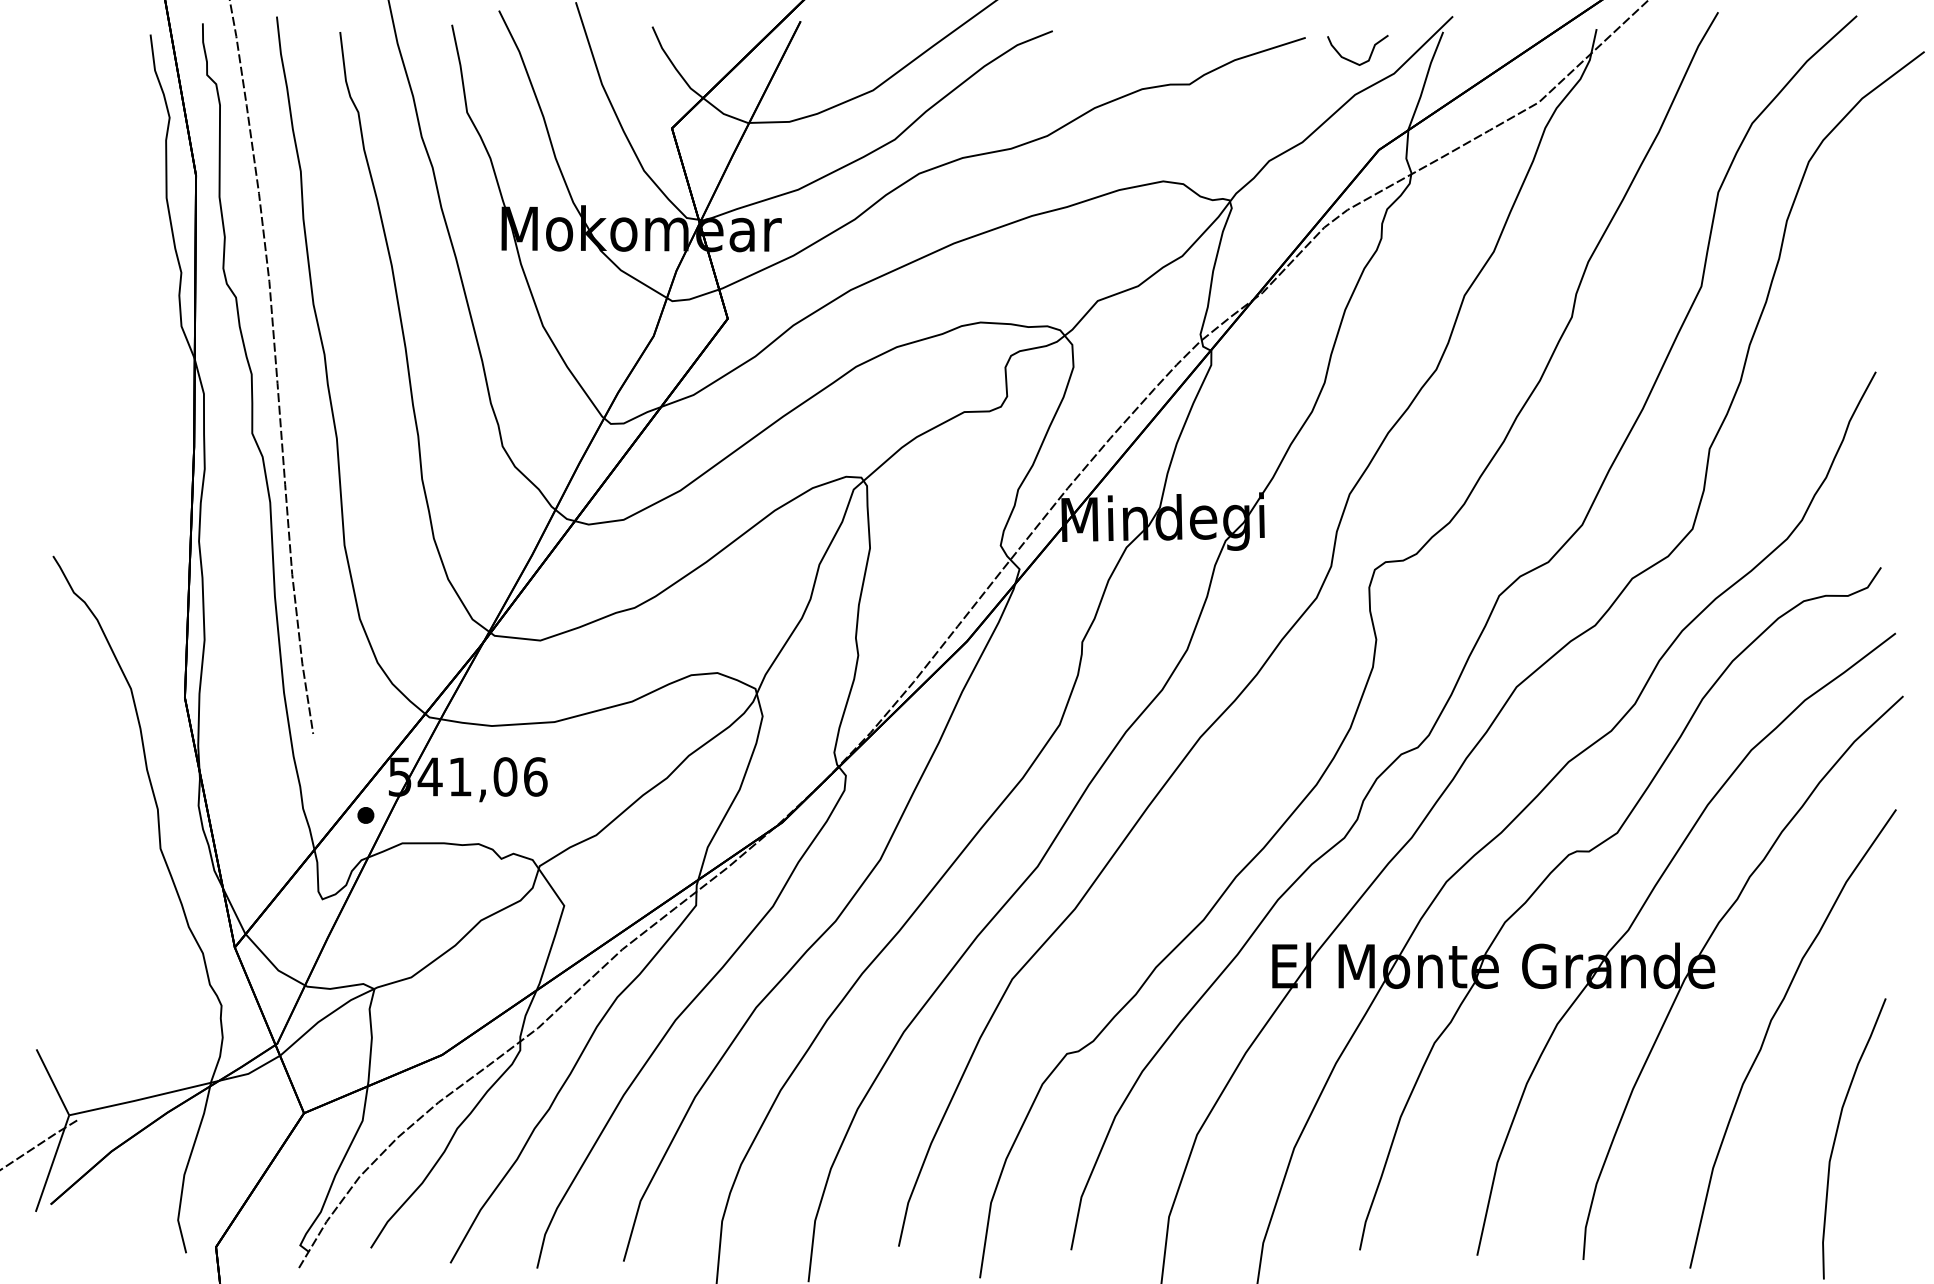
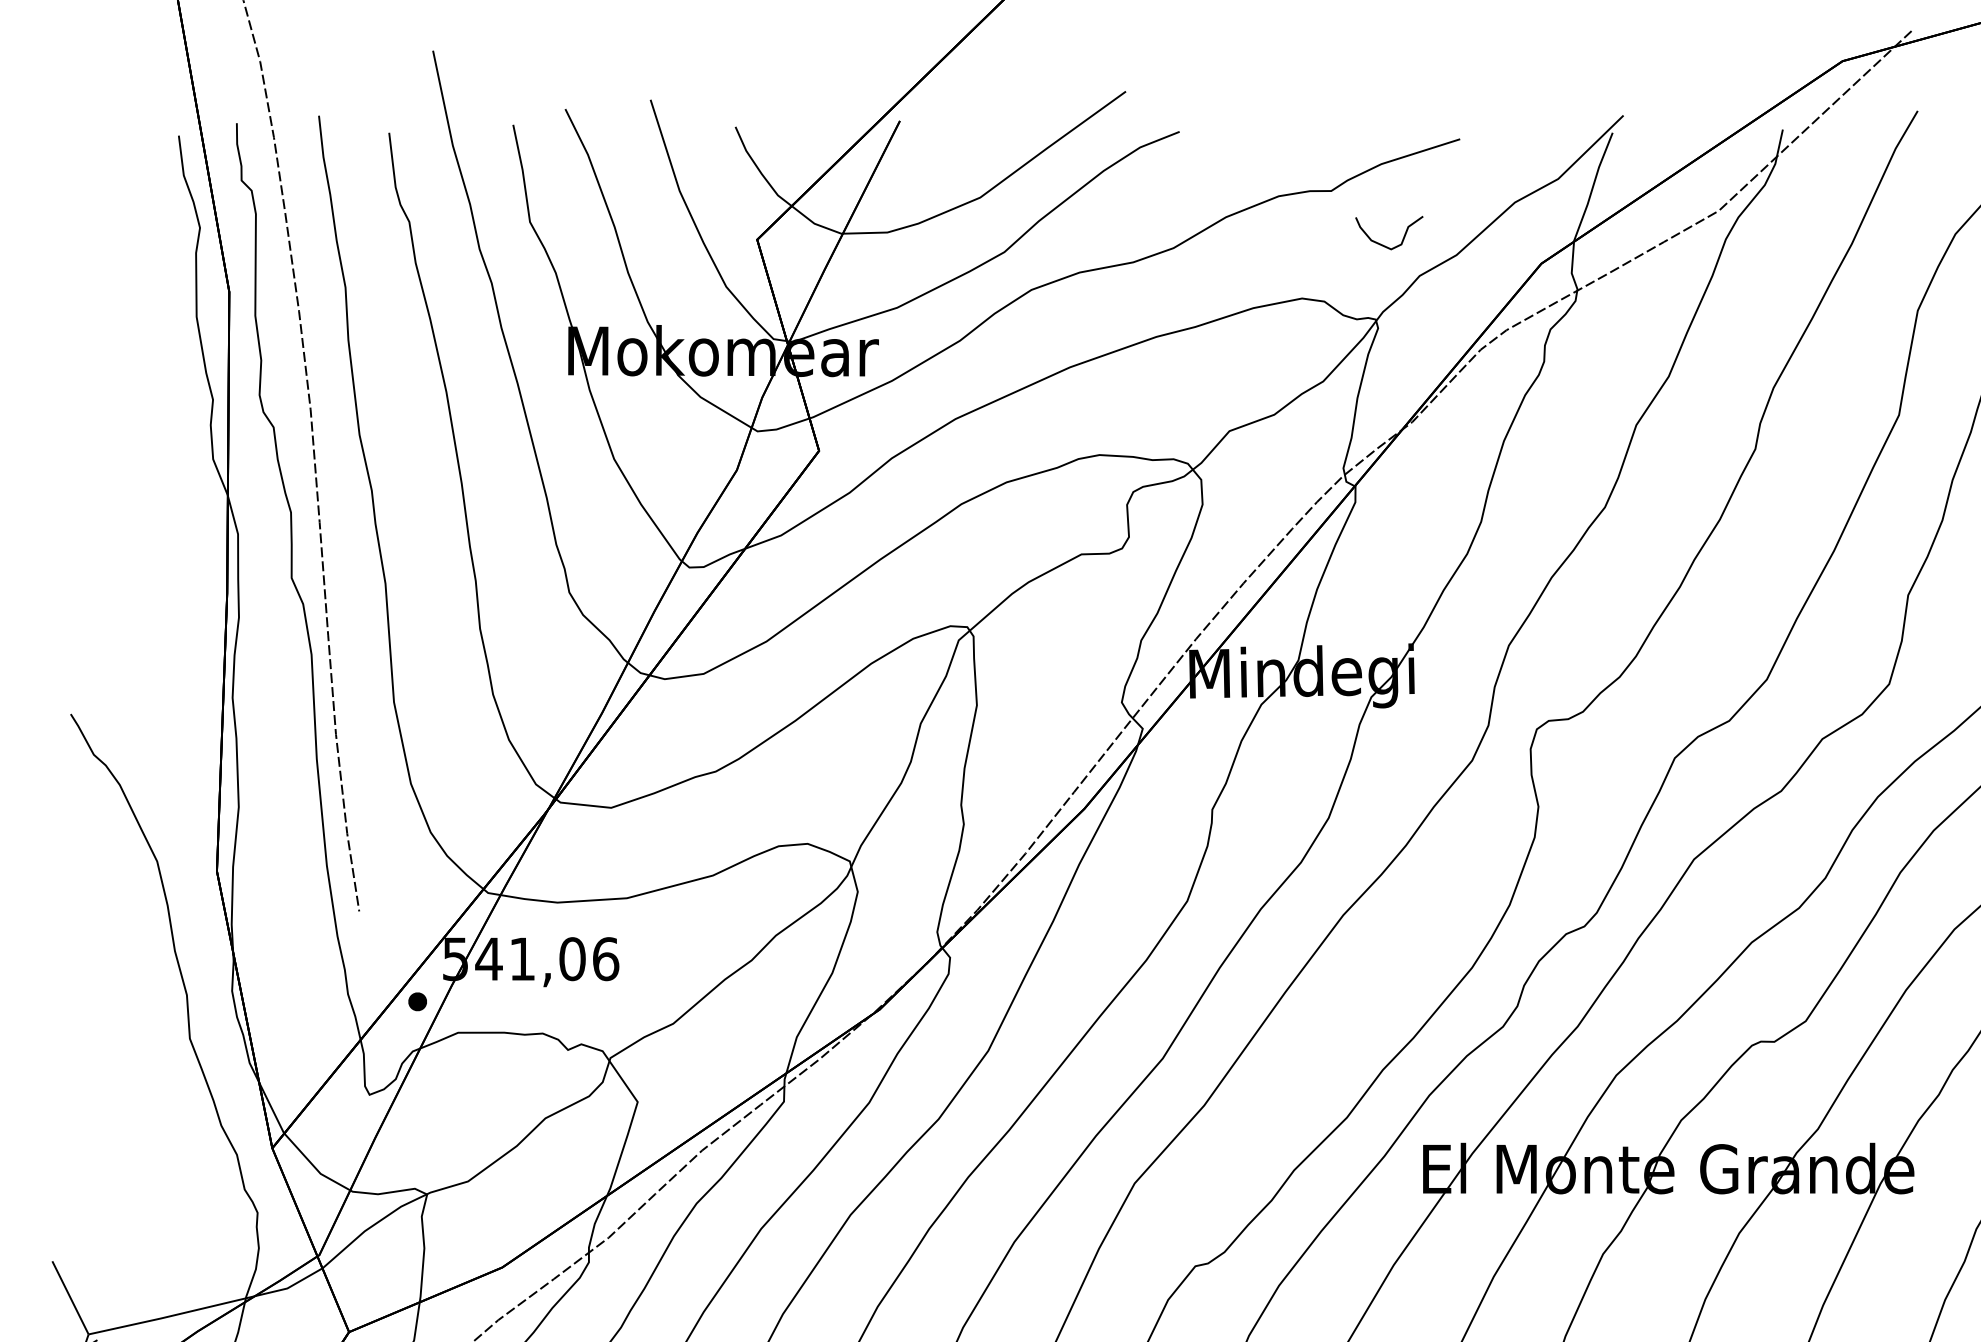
curve: (1352, 60) -> (1383, 244), moved

